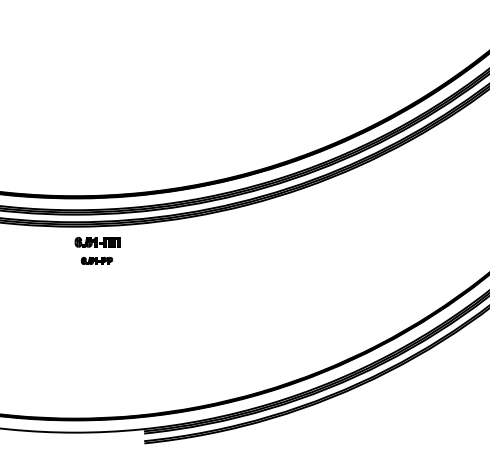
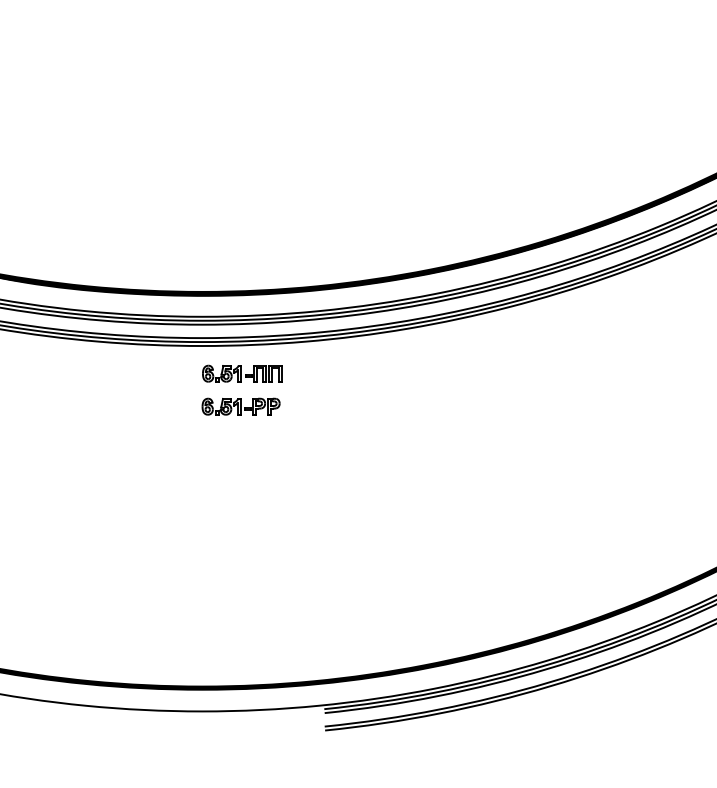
part: (96, 260) -> (240, 405), size x1.43

